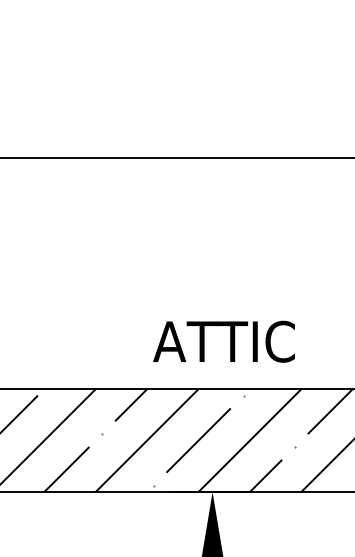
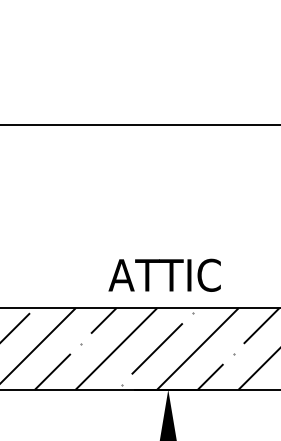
text: (223, 341) -> (164, 275), moved

